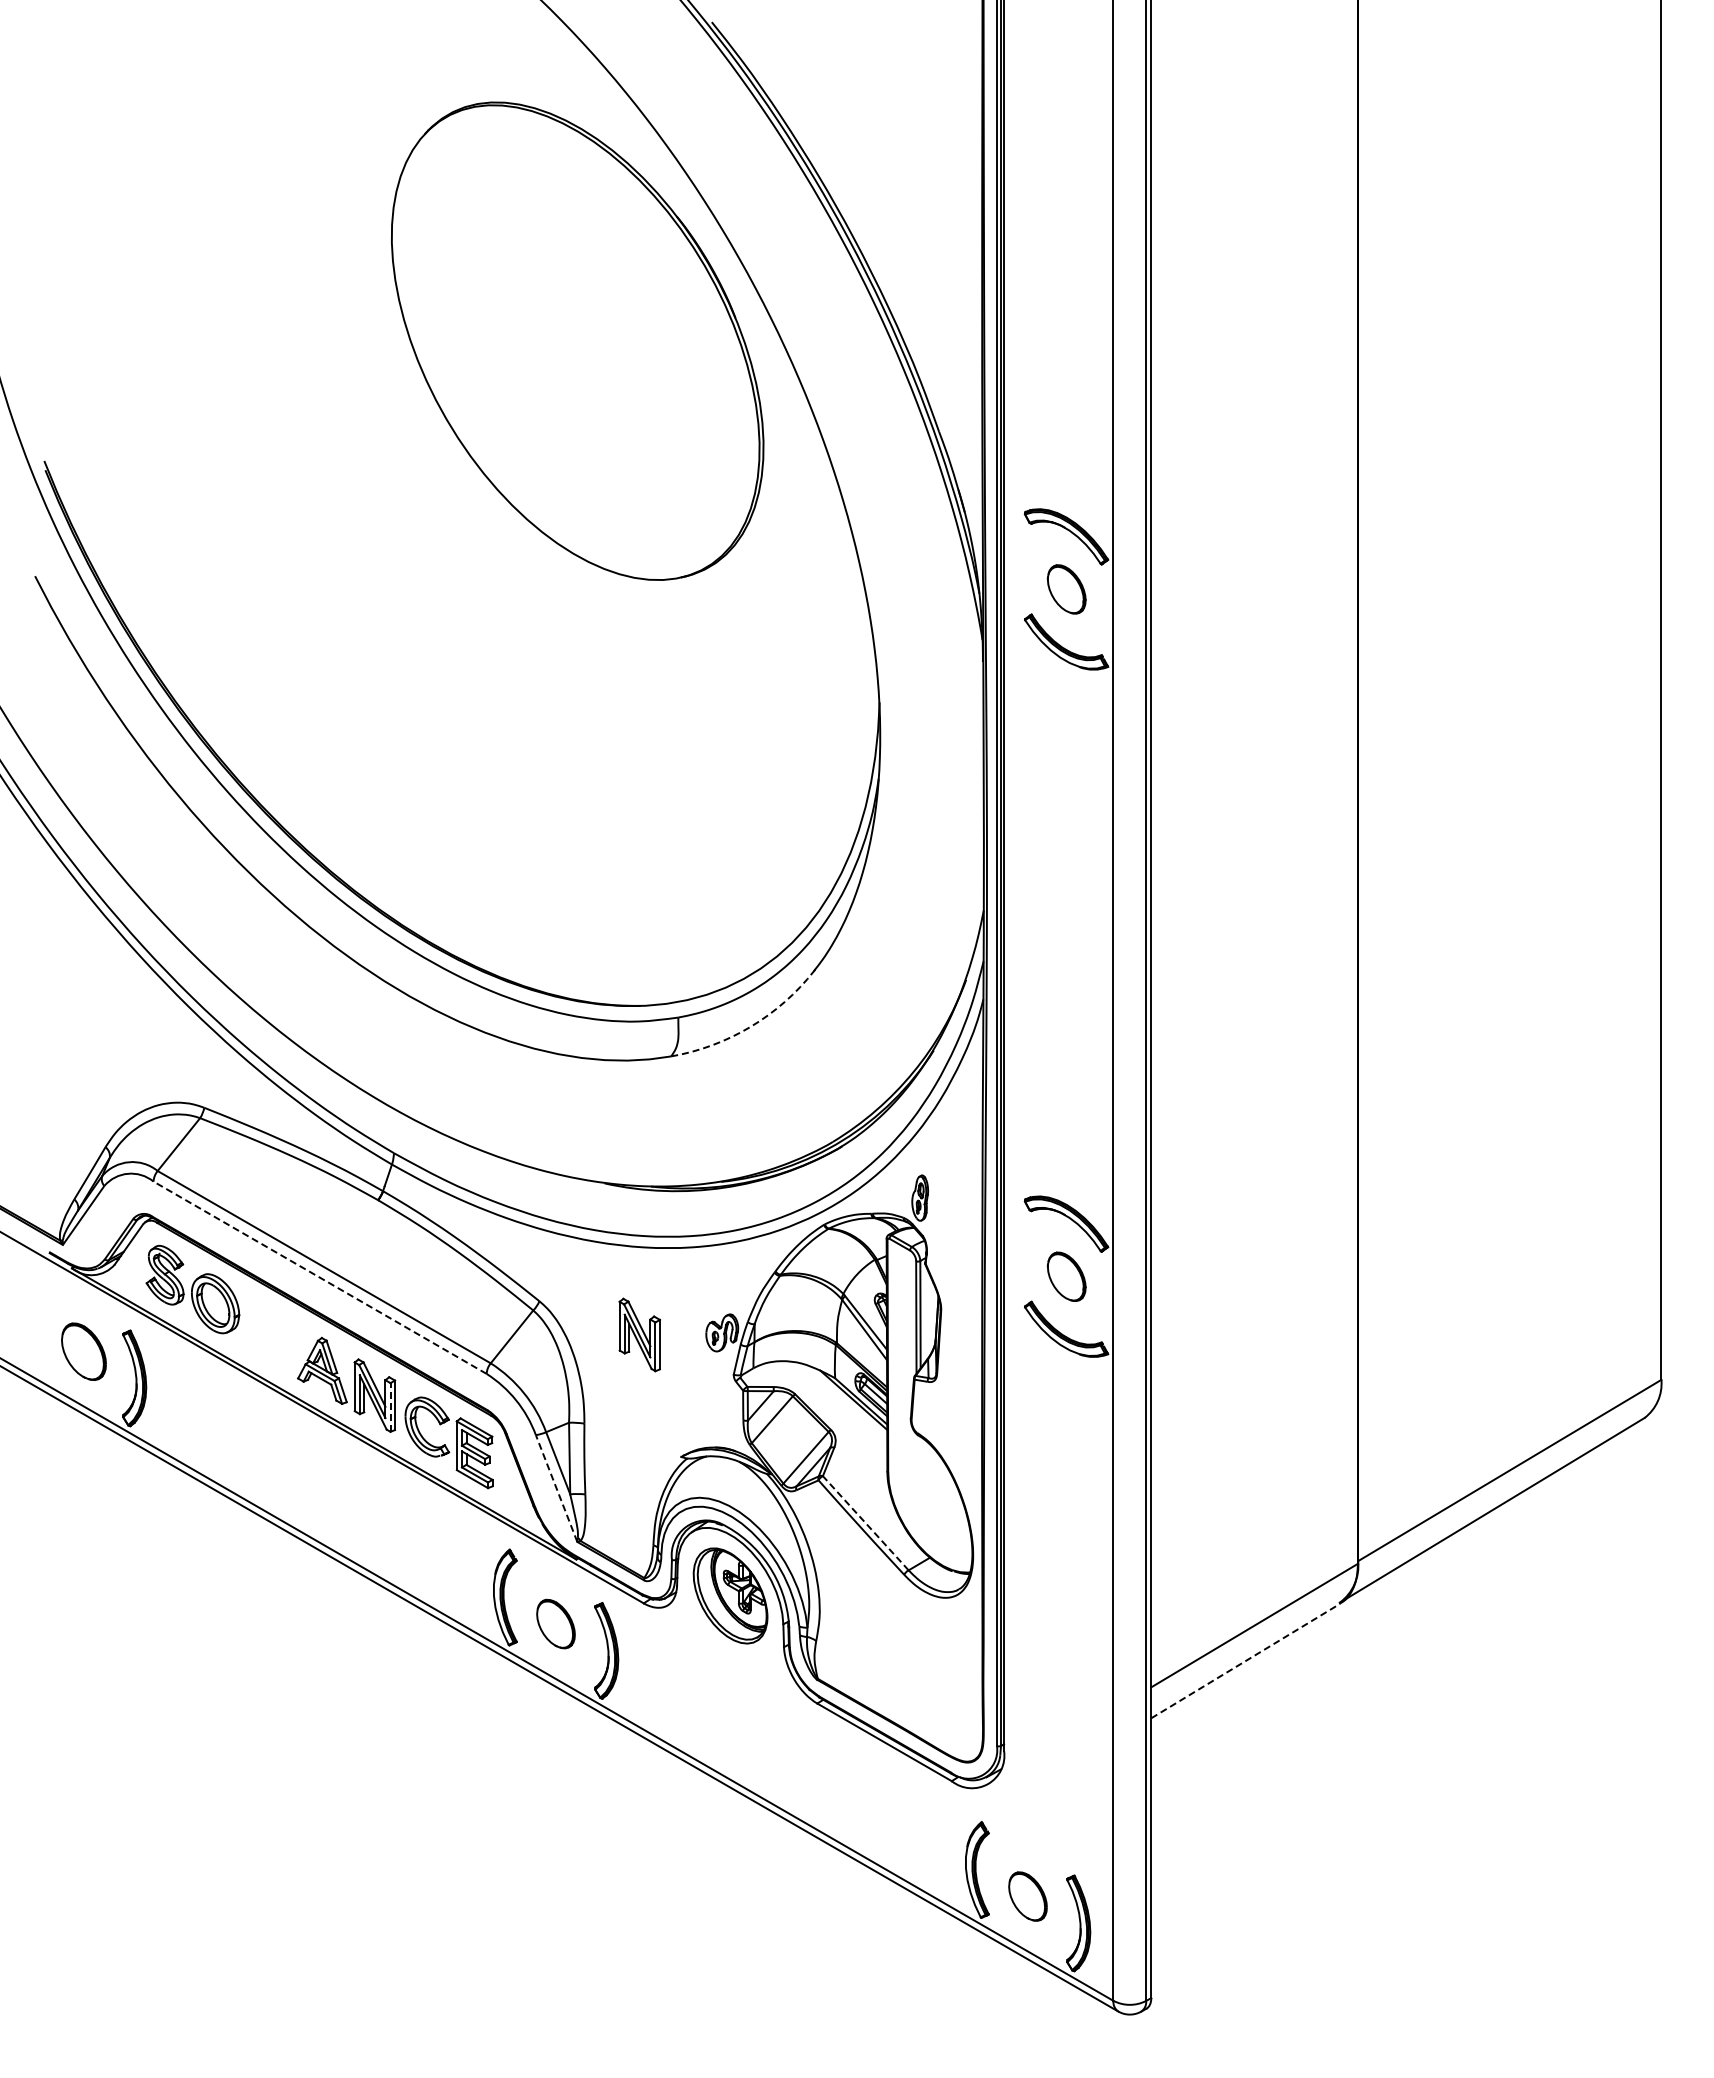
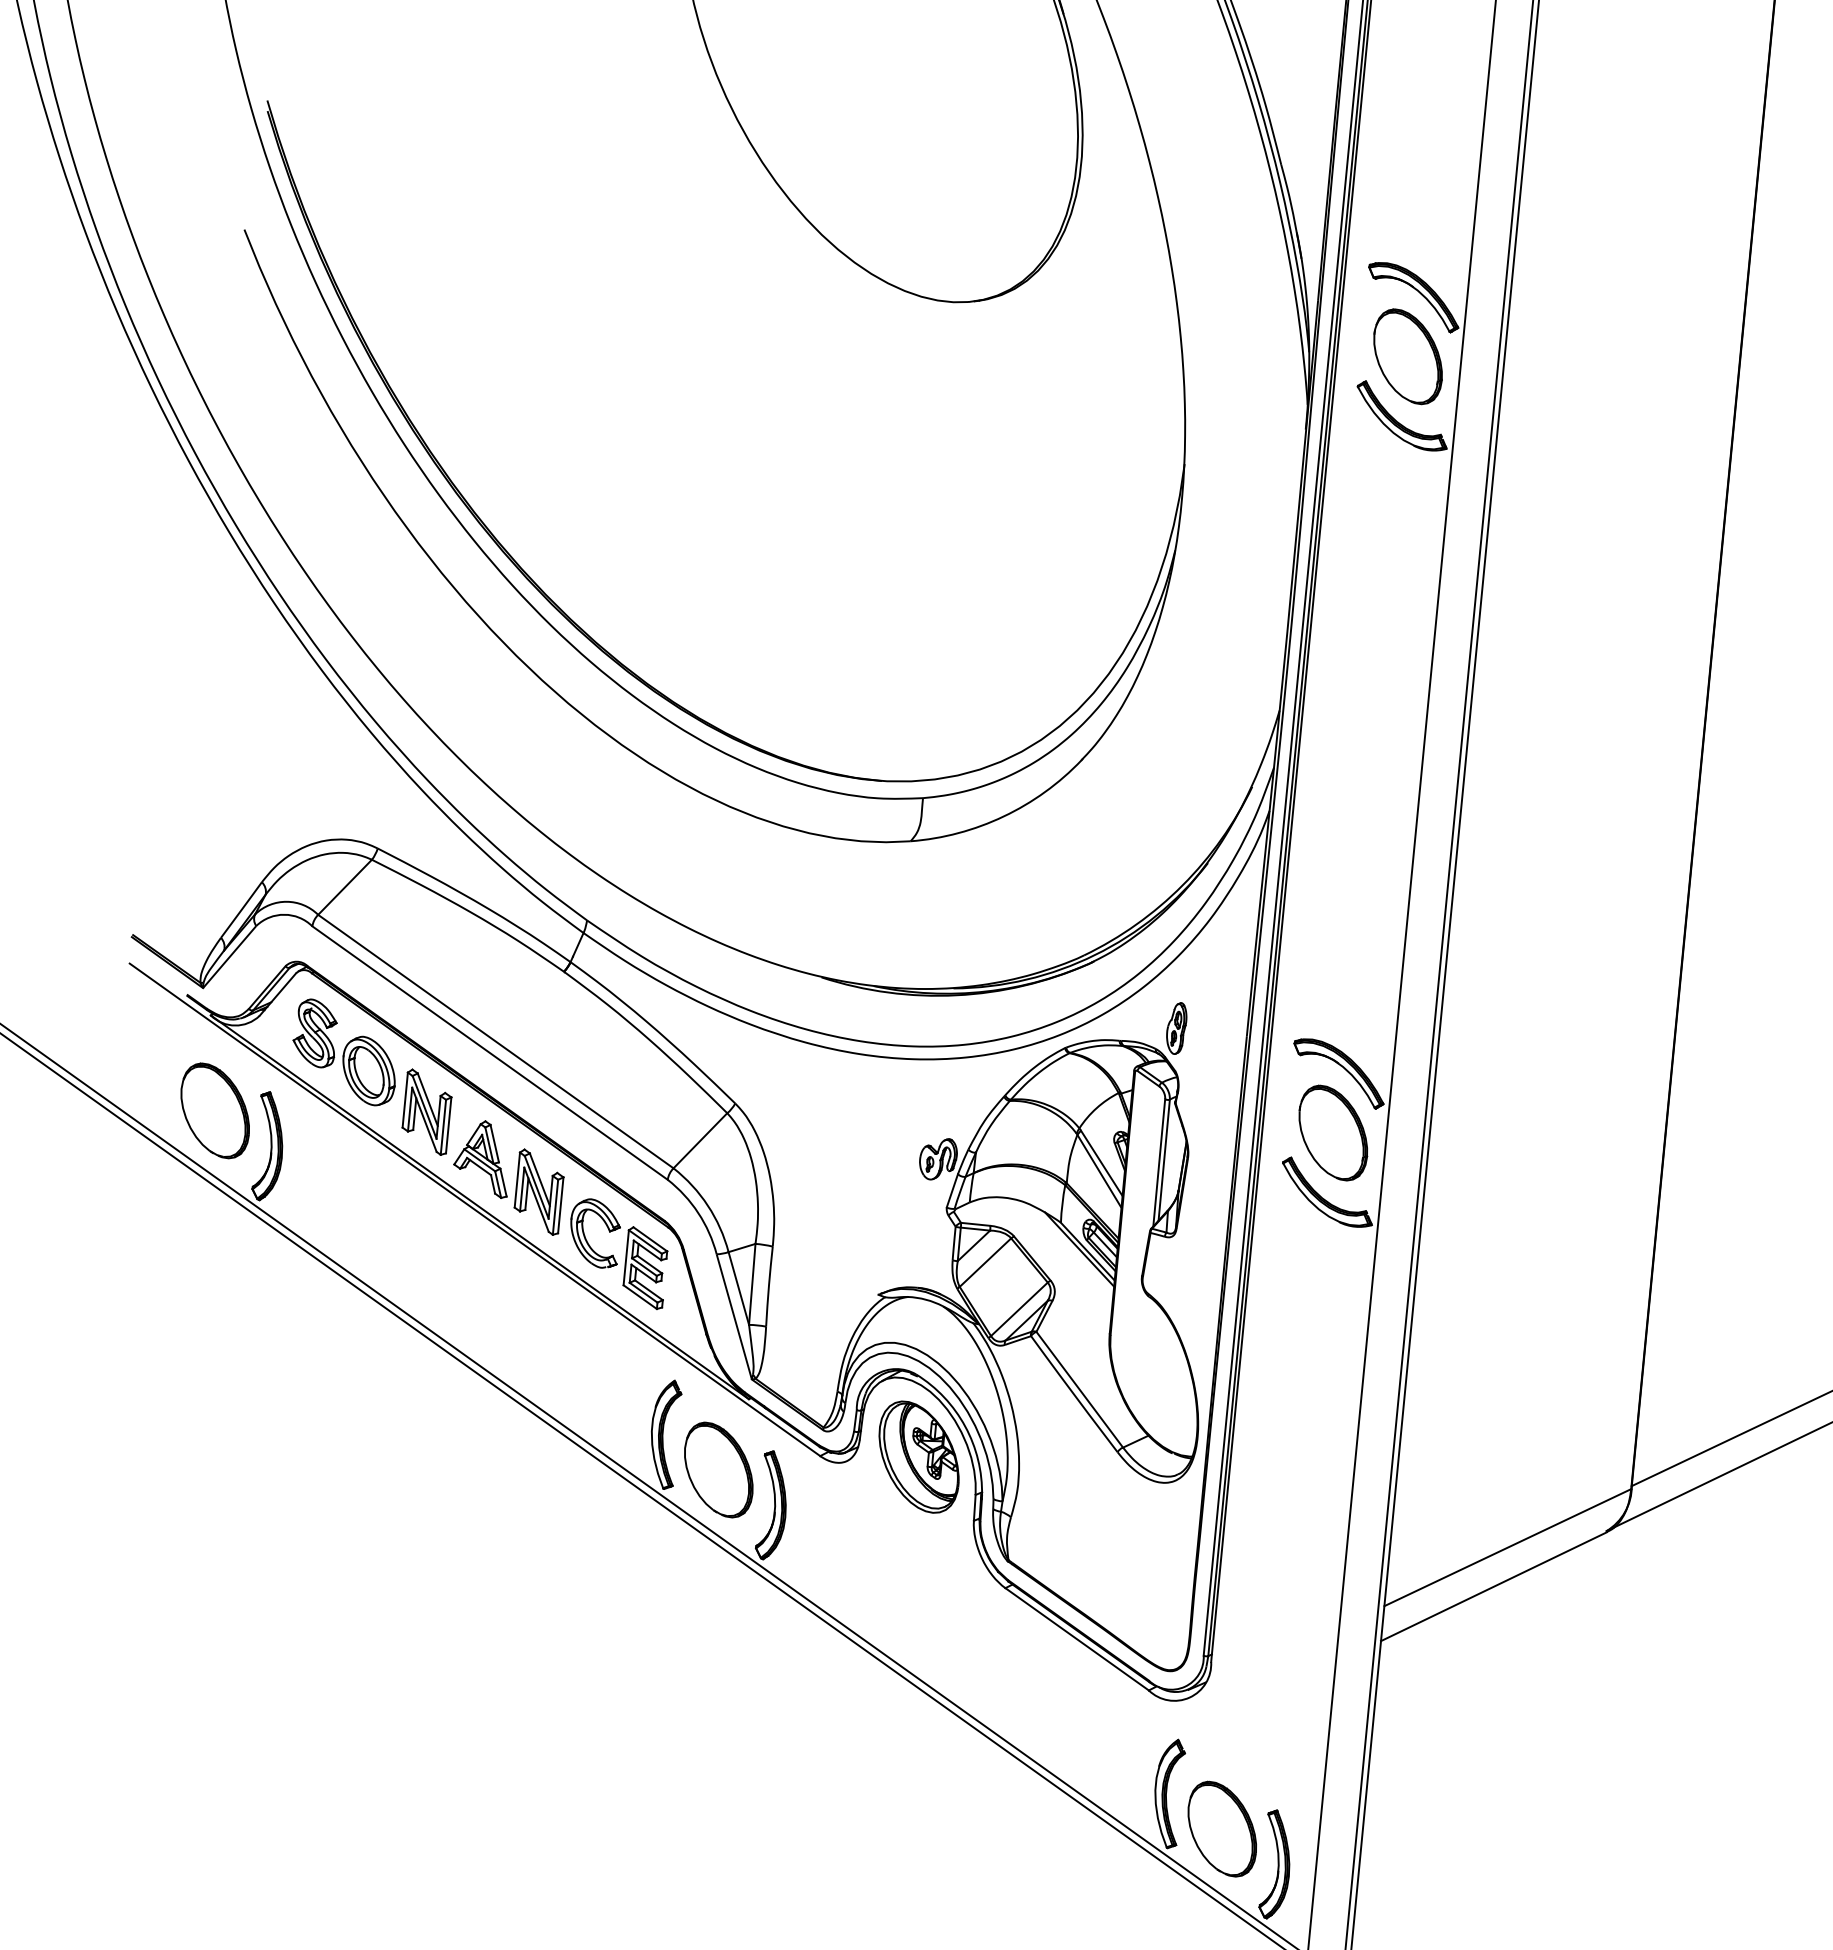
part: (1066, 589) -> (1408, 356), size x1.67
arc: (750, 1026) -> (1003, 816), dashed -> solid
part: (1066, 1276) -> (1333, 1132), size x1.67
line: (319, 1277) -> (489, 1052), dashed -> solid
part: (639, 1334) -> (426, 1111), moved
part: (83, 1351) -> (214, 1110), size x1.43
line: (390, 1407) -> (555, 1207), dashed -> solid
line: (556, 1487) -> (734, 1315), dashed -> solid
line: (865, 1523) -> (1079, 1389), dashed -> solid
part: (555, 1623) -> (718, 1469), size x1.67
line: (1246, 1660) -> (1494, 1586), dashed -> solid
part: (1027, 1896) -> (1221, 1828), size x1.67

